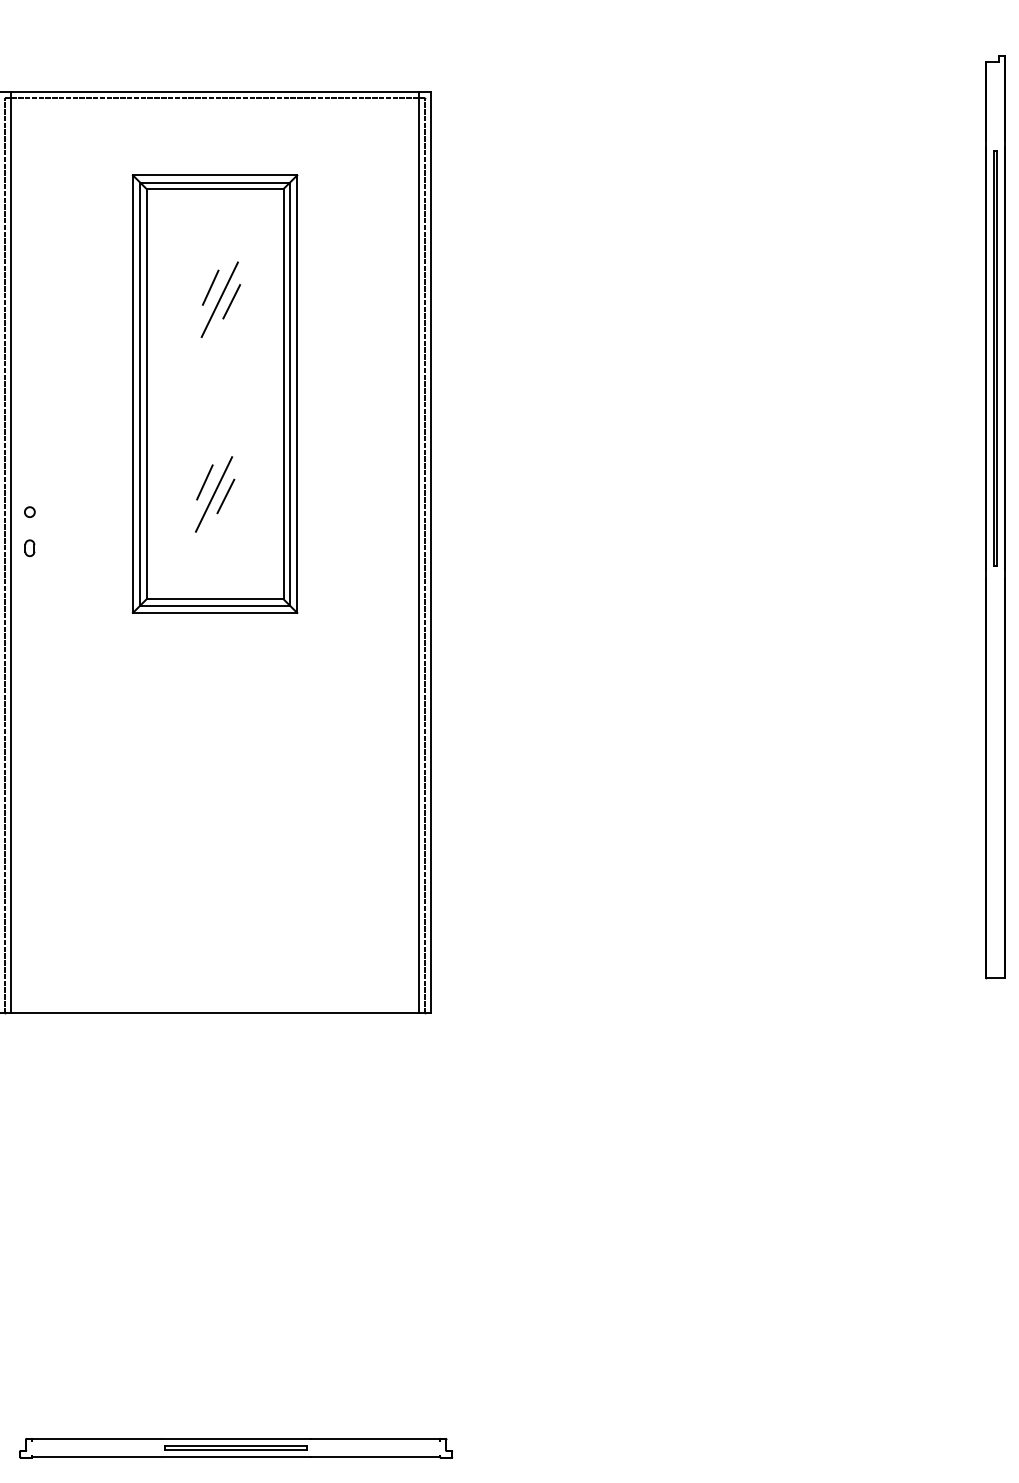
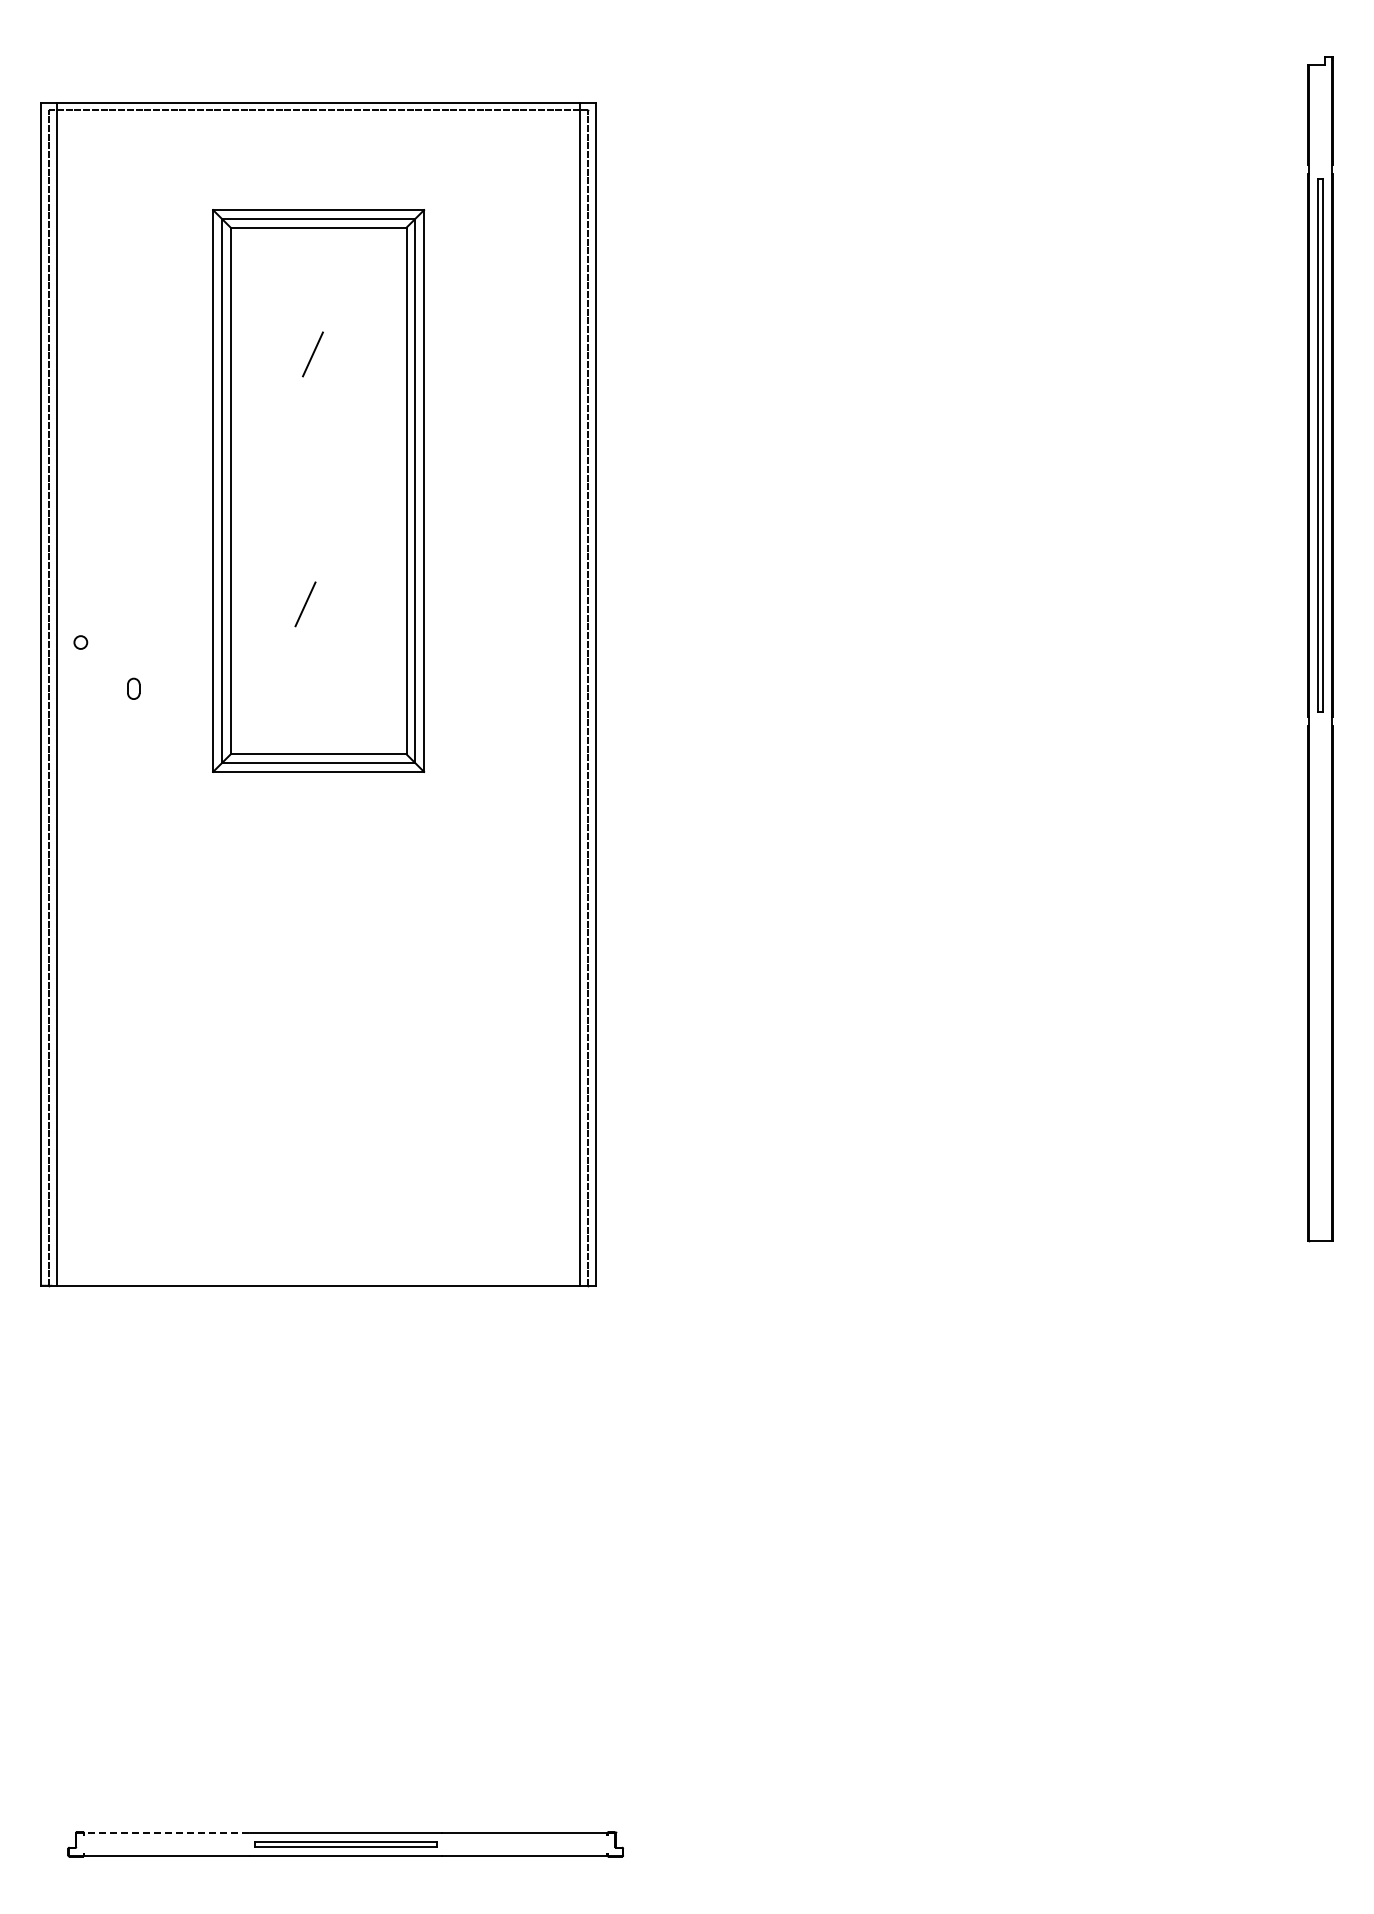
line: (219, 299) -> (324, 369), removed
line: (231, 301) -> (339, 372), removed
line: (214, 494) -> (317, 619), removed
line: (225, 496) -> (332, 622), removed
part: (29, 547) -> (133, 688), moved
line: (96, 1439) -> (166, 1832), solid -> dashed

